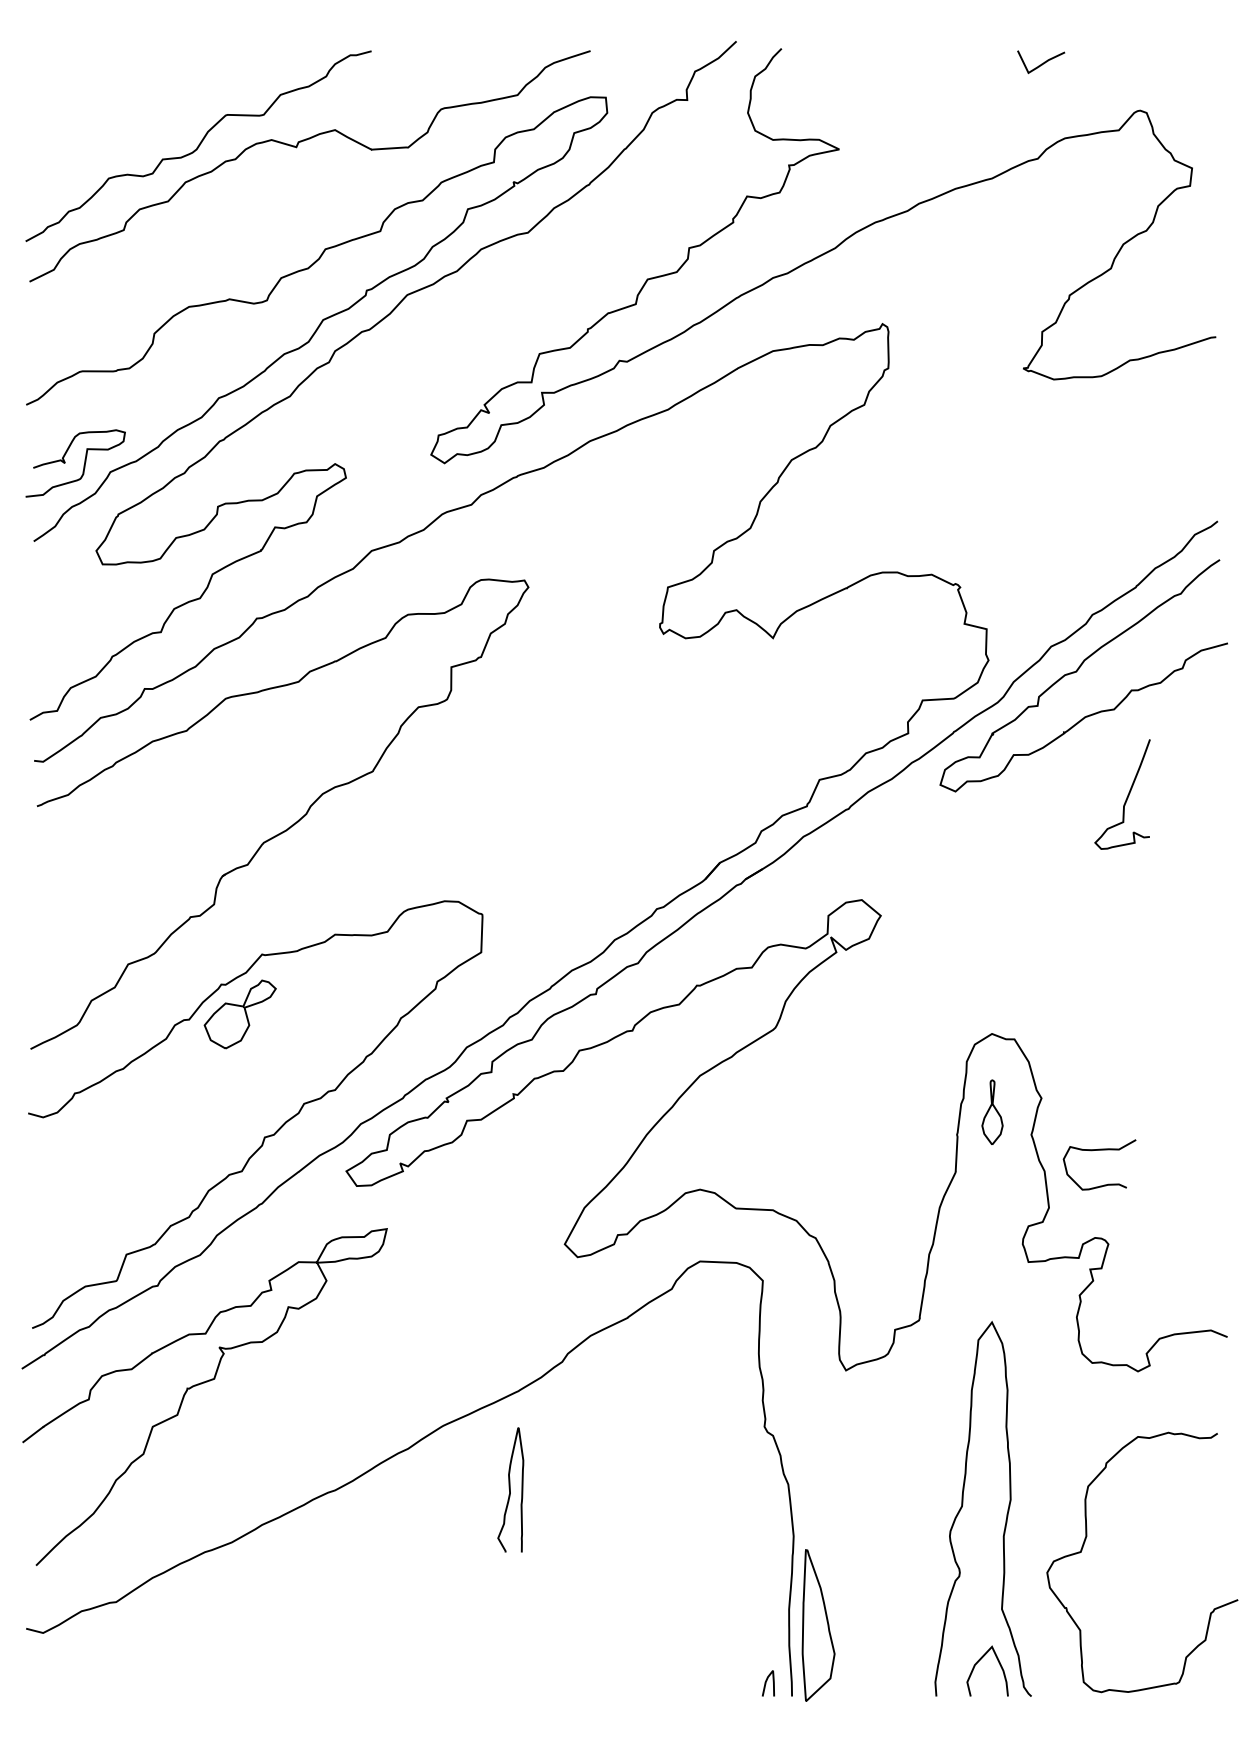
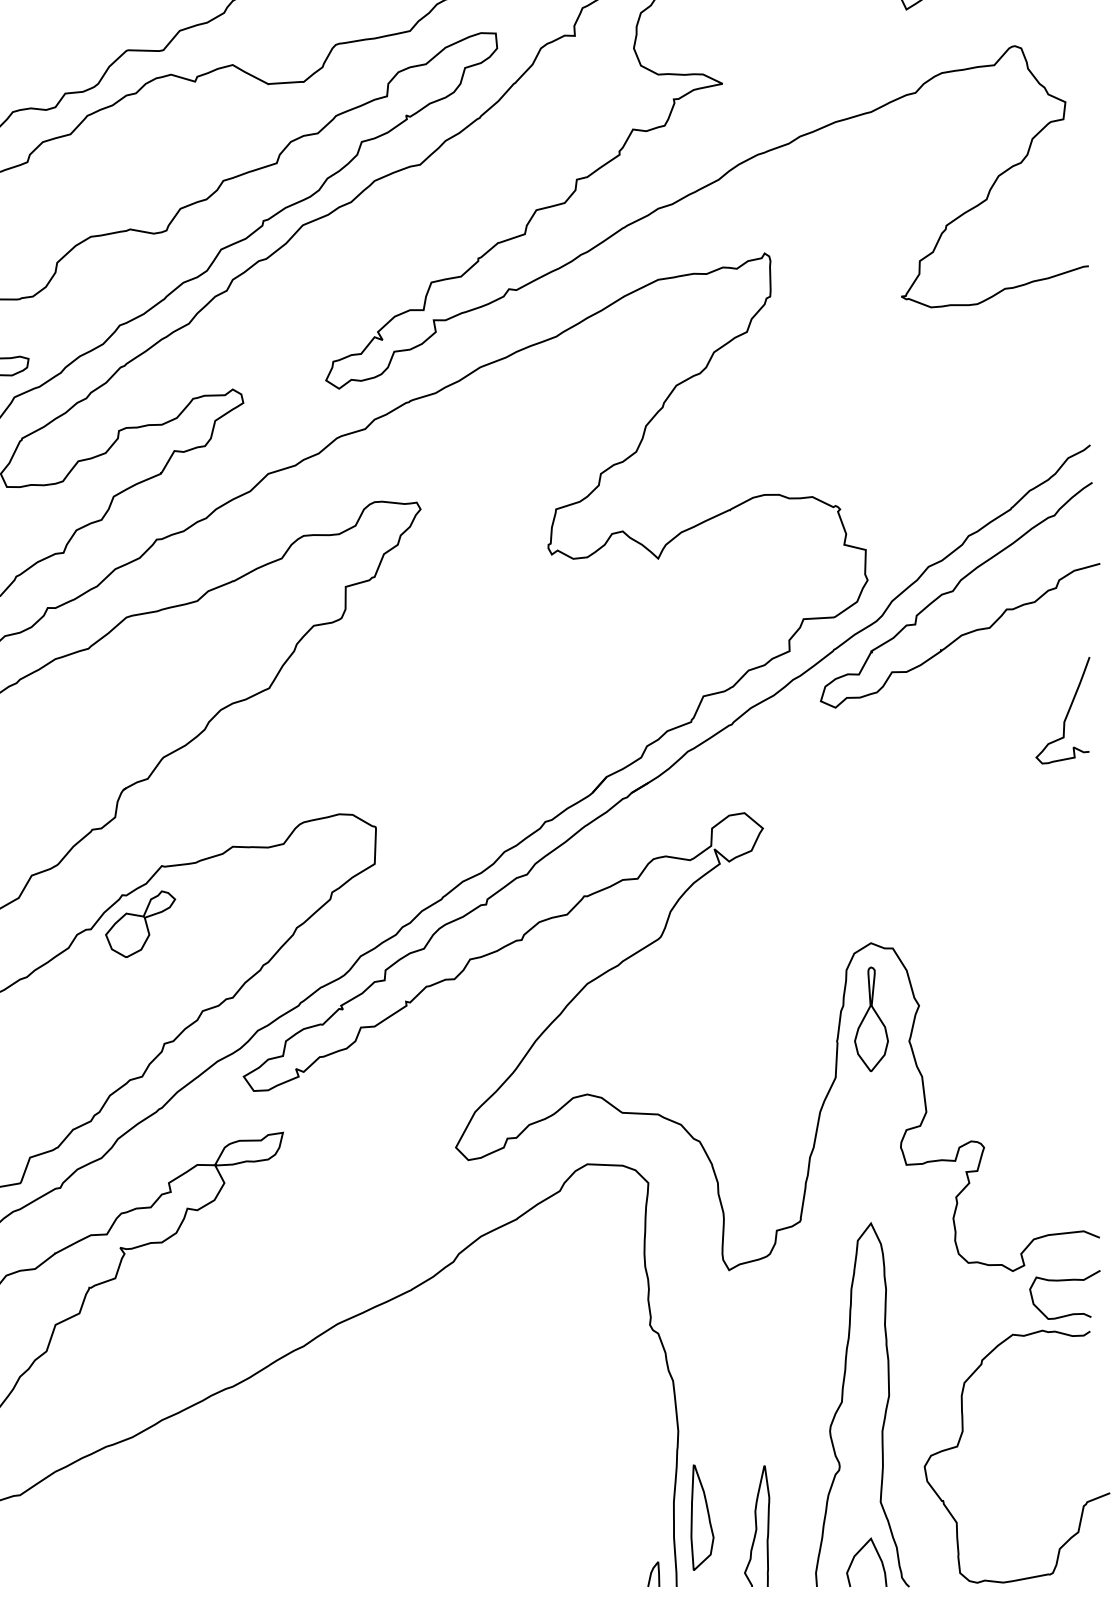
curve: (1127, 794) -> (1067, 710), moved
part: (992, 1112) -> (871, 1019), size x1.67
curve: (1099, 1150) -> (1064, 1280), moved
curve: (510, 1489) -> (756, 1525), moved
part: (818, 1624) -> (702, 1517), size x0.71

